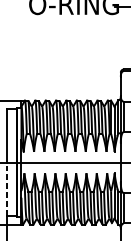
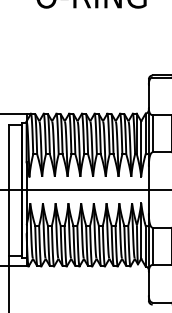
line: (6, 188) -> (8, 222), dashed -> solid

